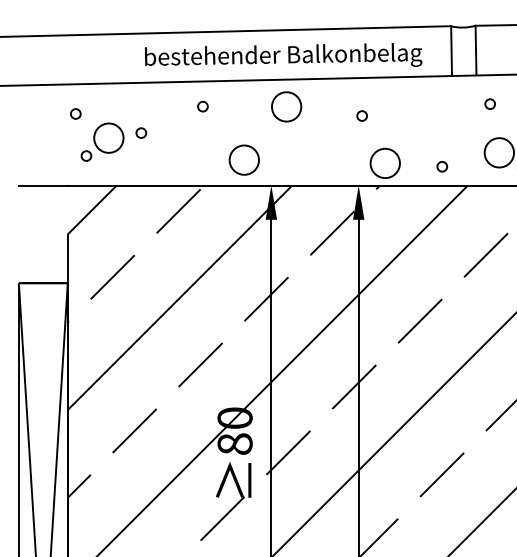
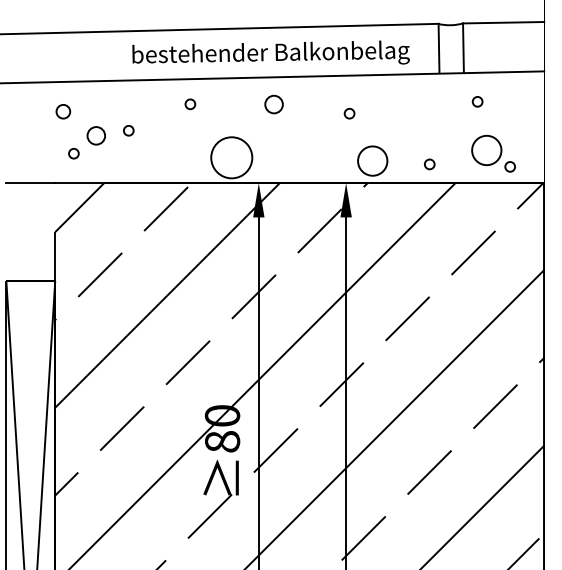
circle: (286, 106) -> (273, 104), size x0.6
circle: (75, 113) -> (62, 111), size x1.4
circle: (109, 137) -> (96, 135), size x0.6
circle: (244, 159) -> (231, 157), size x1.4

